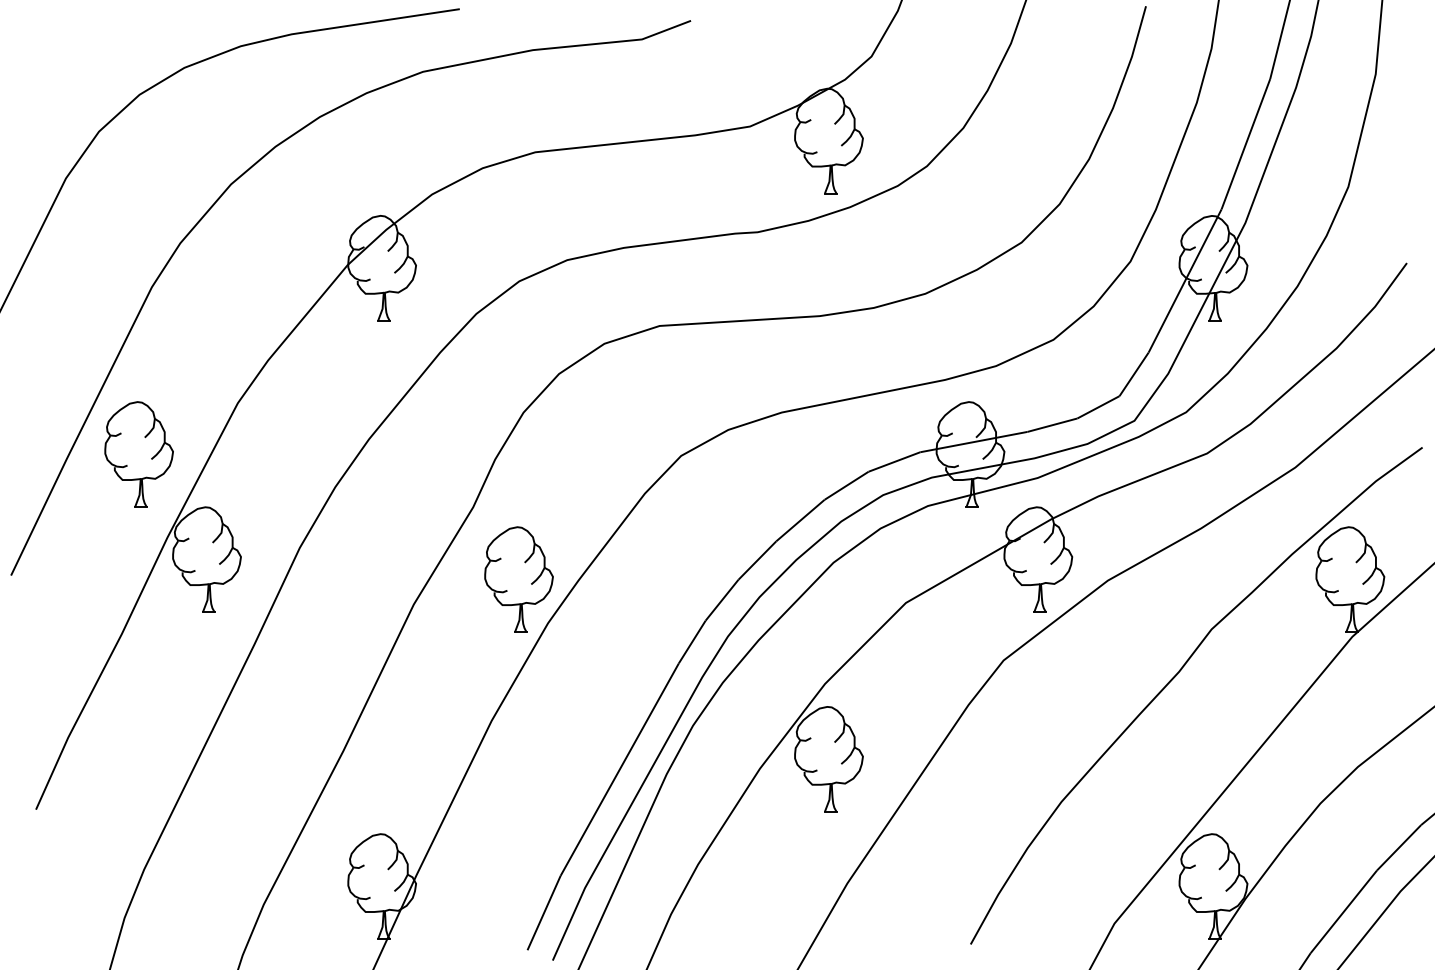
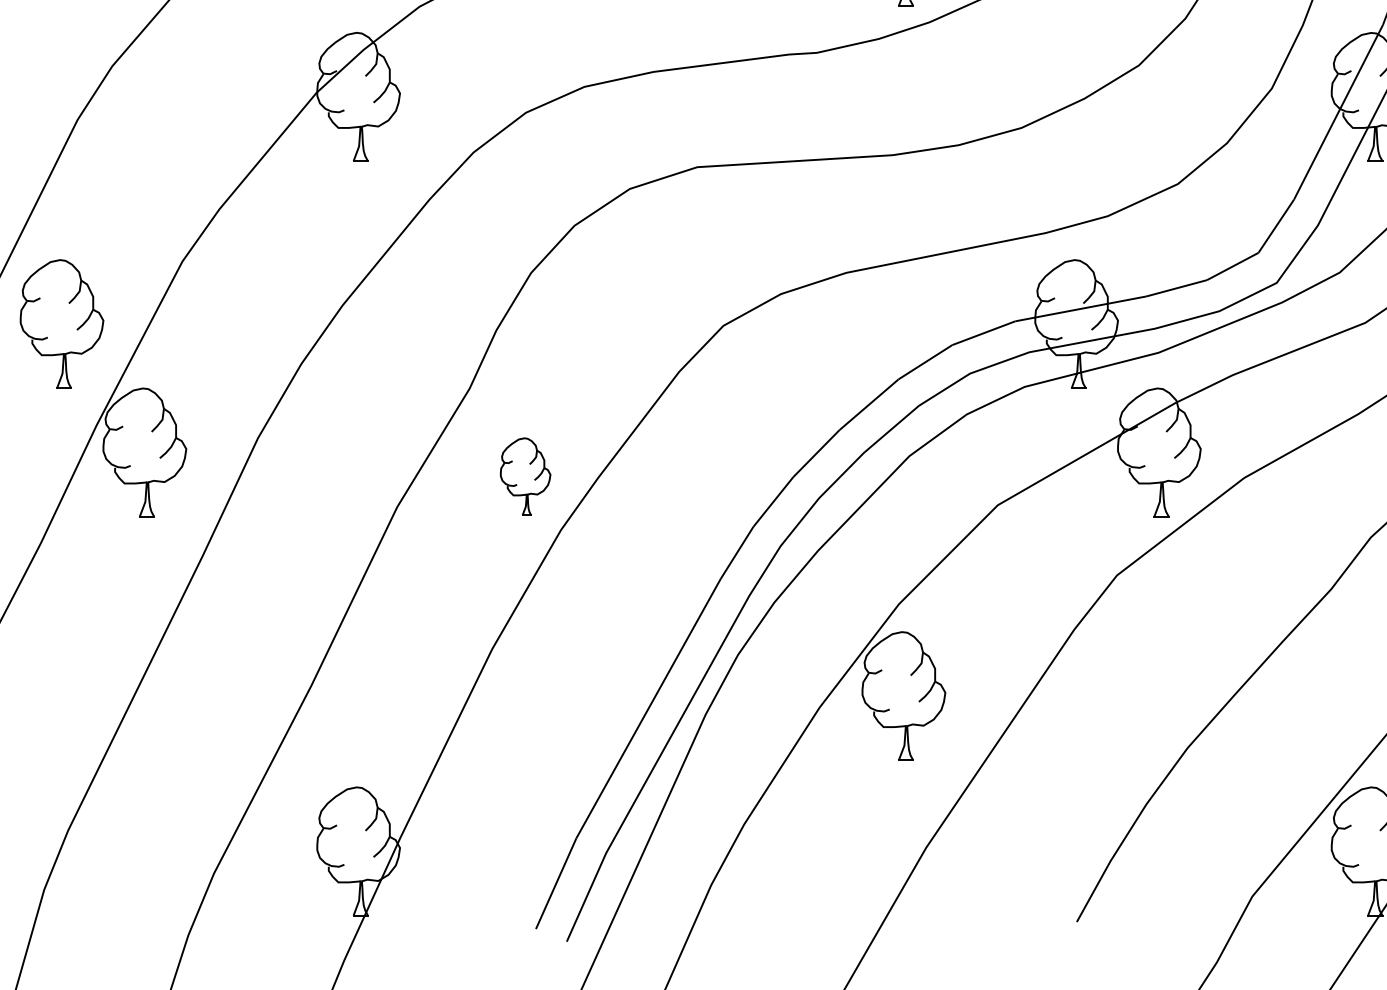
part: (518, 579) -> (524, 476), size x0.6

